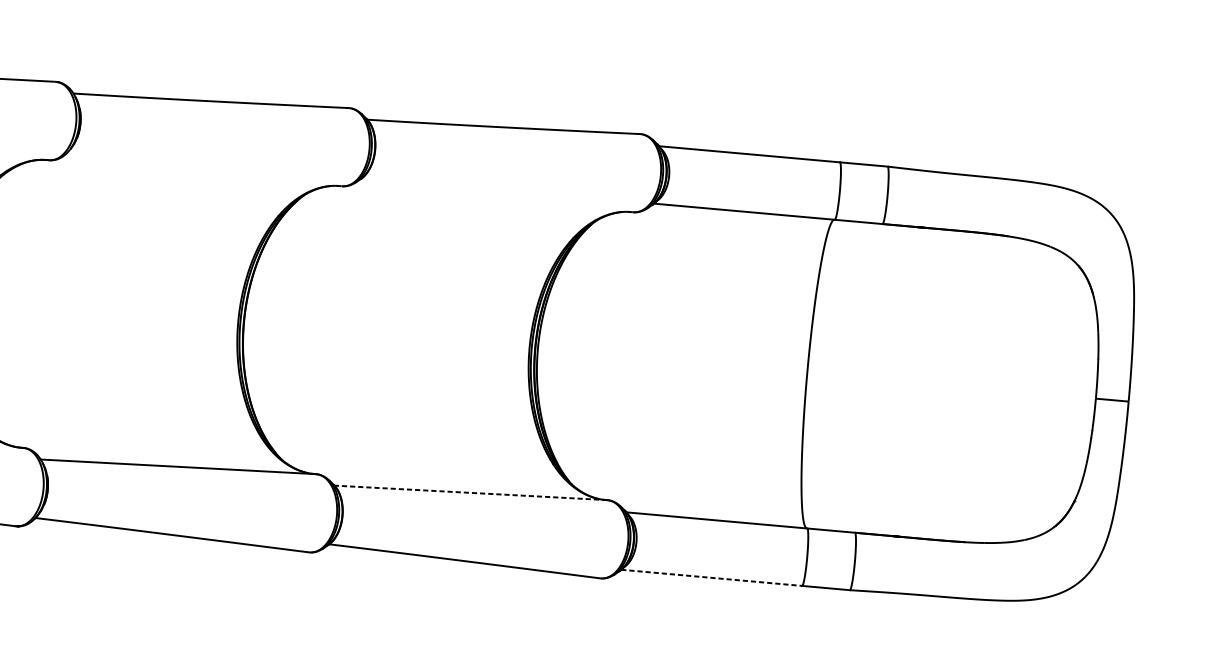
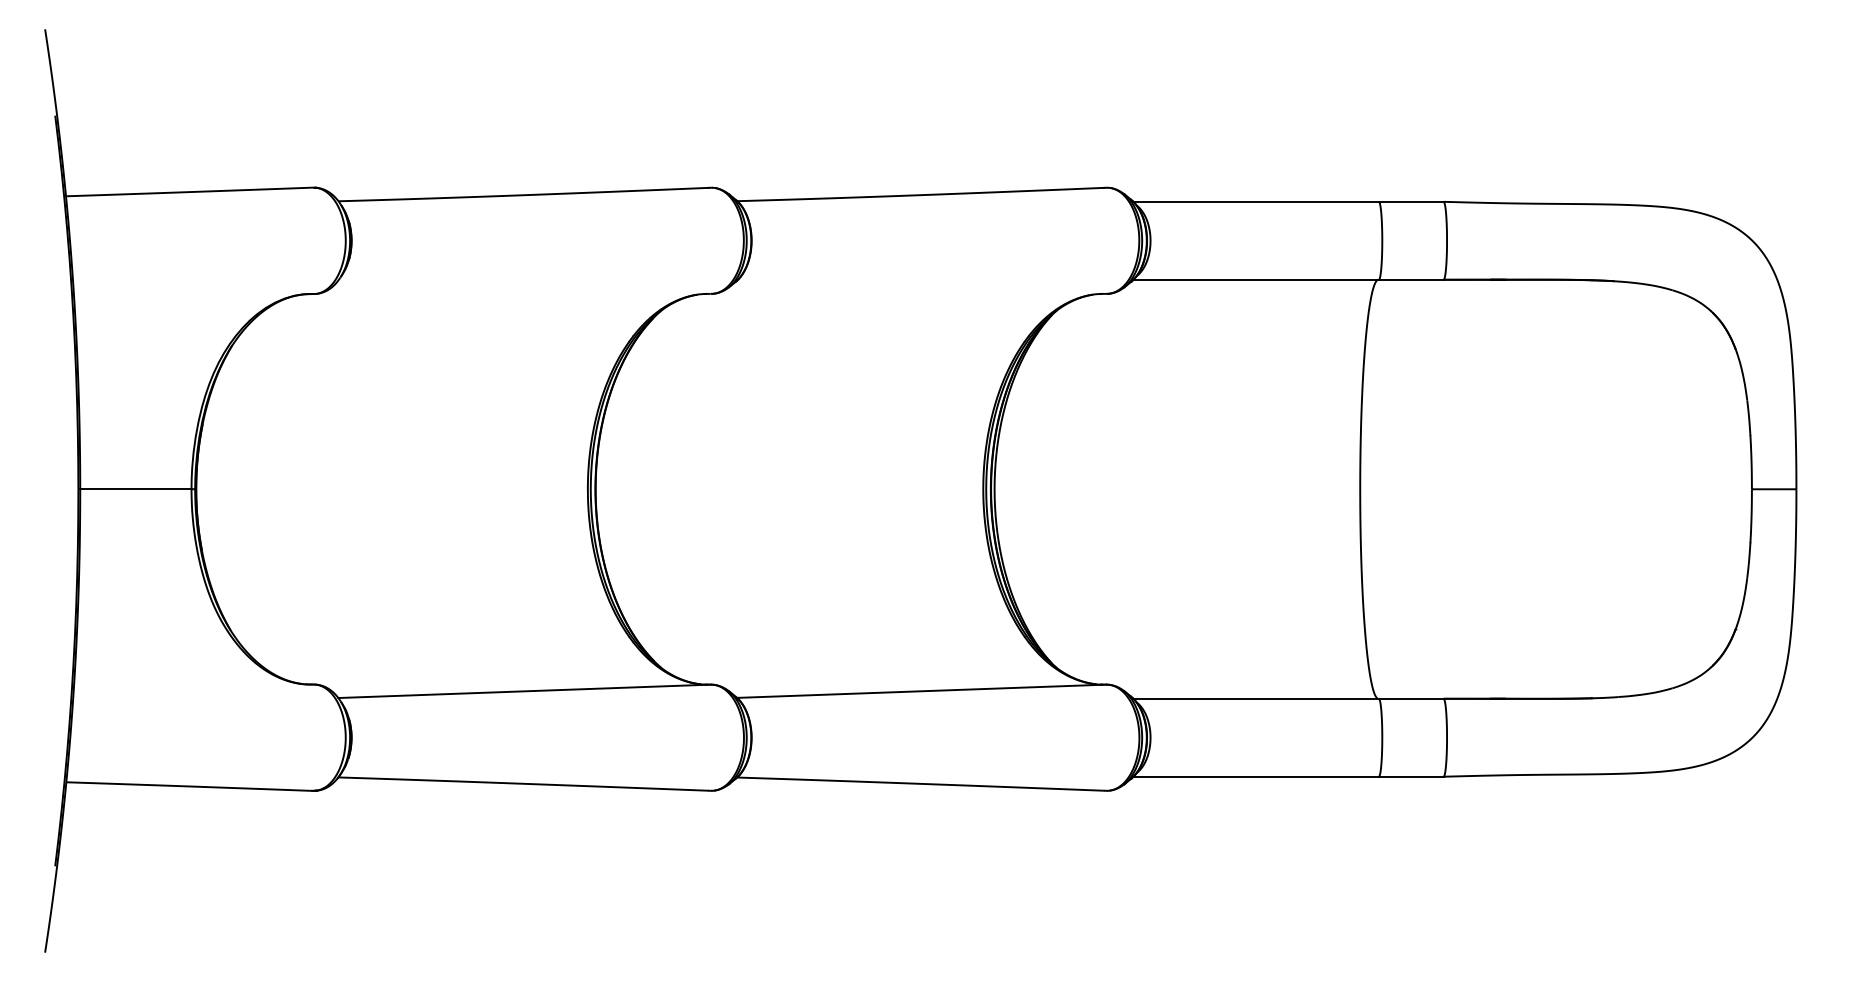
line: (470, 493) -> (921, 691), dashed -> solid
line: (711, 577) -> (1256, 776), dashed -> solid

